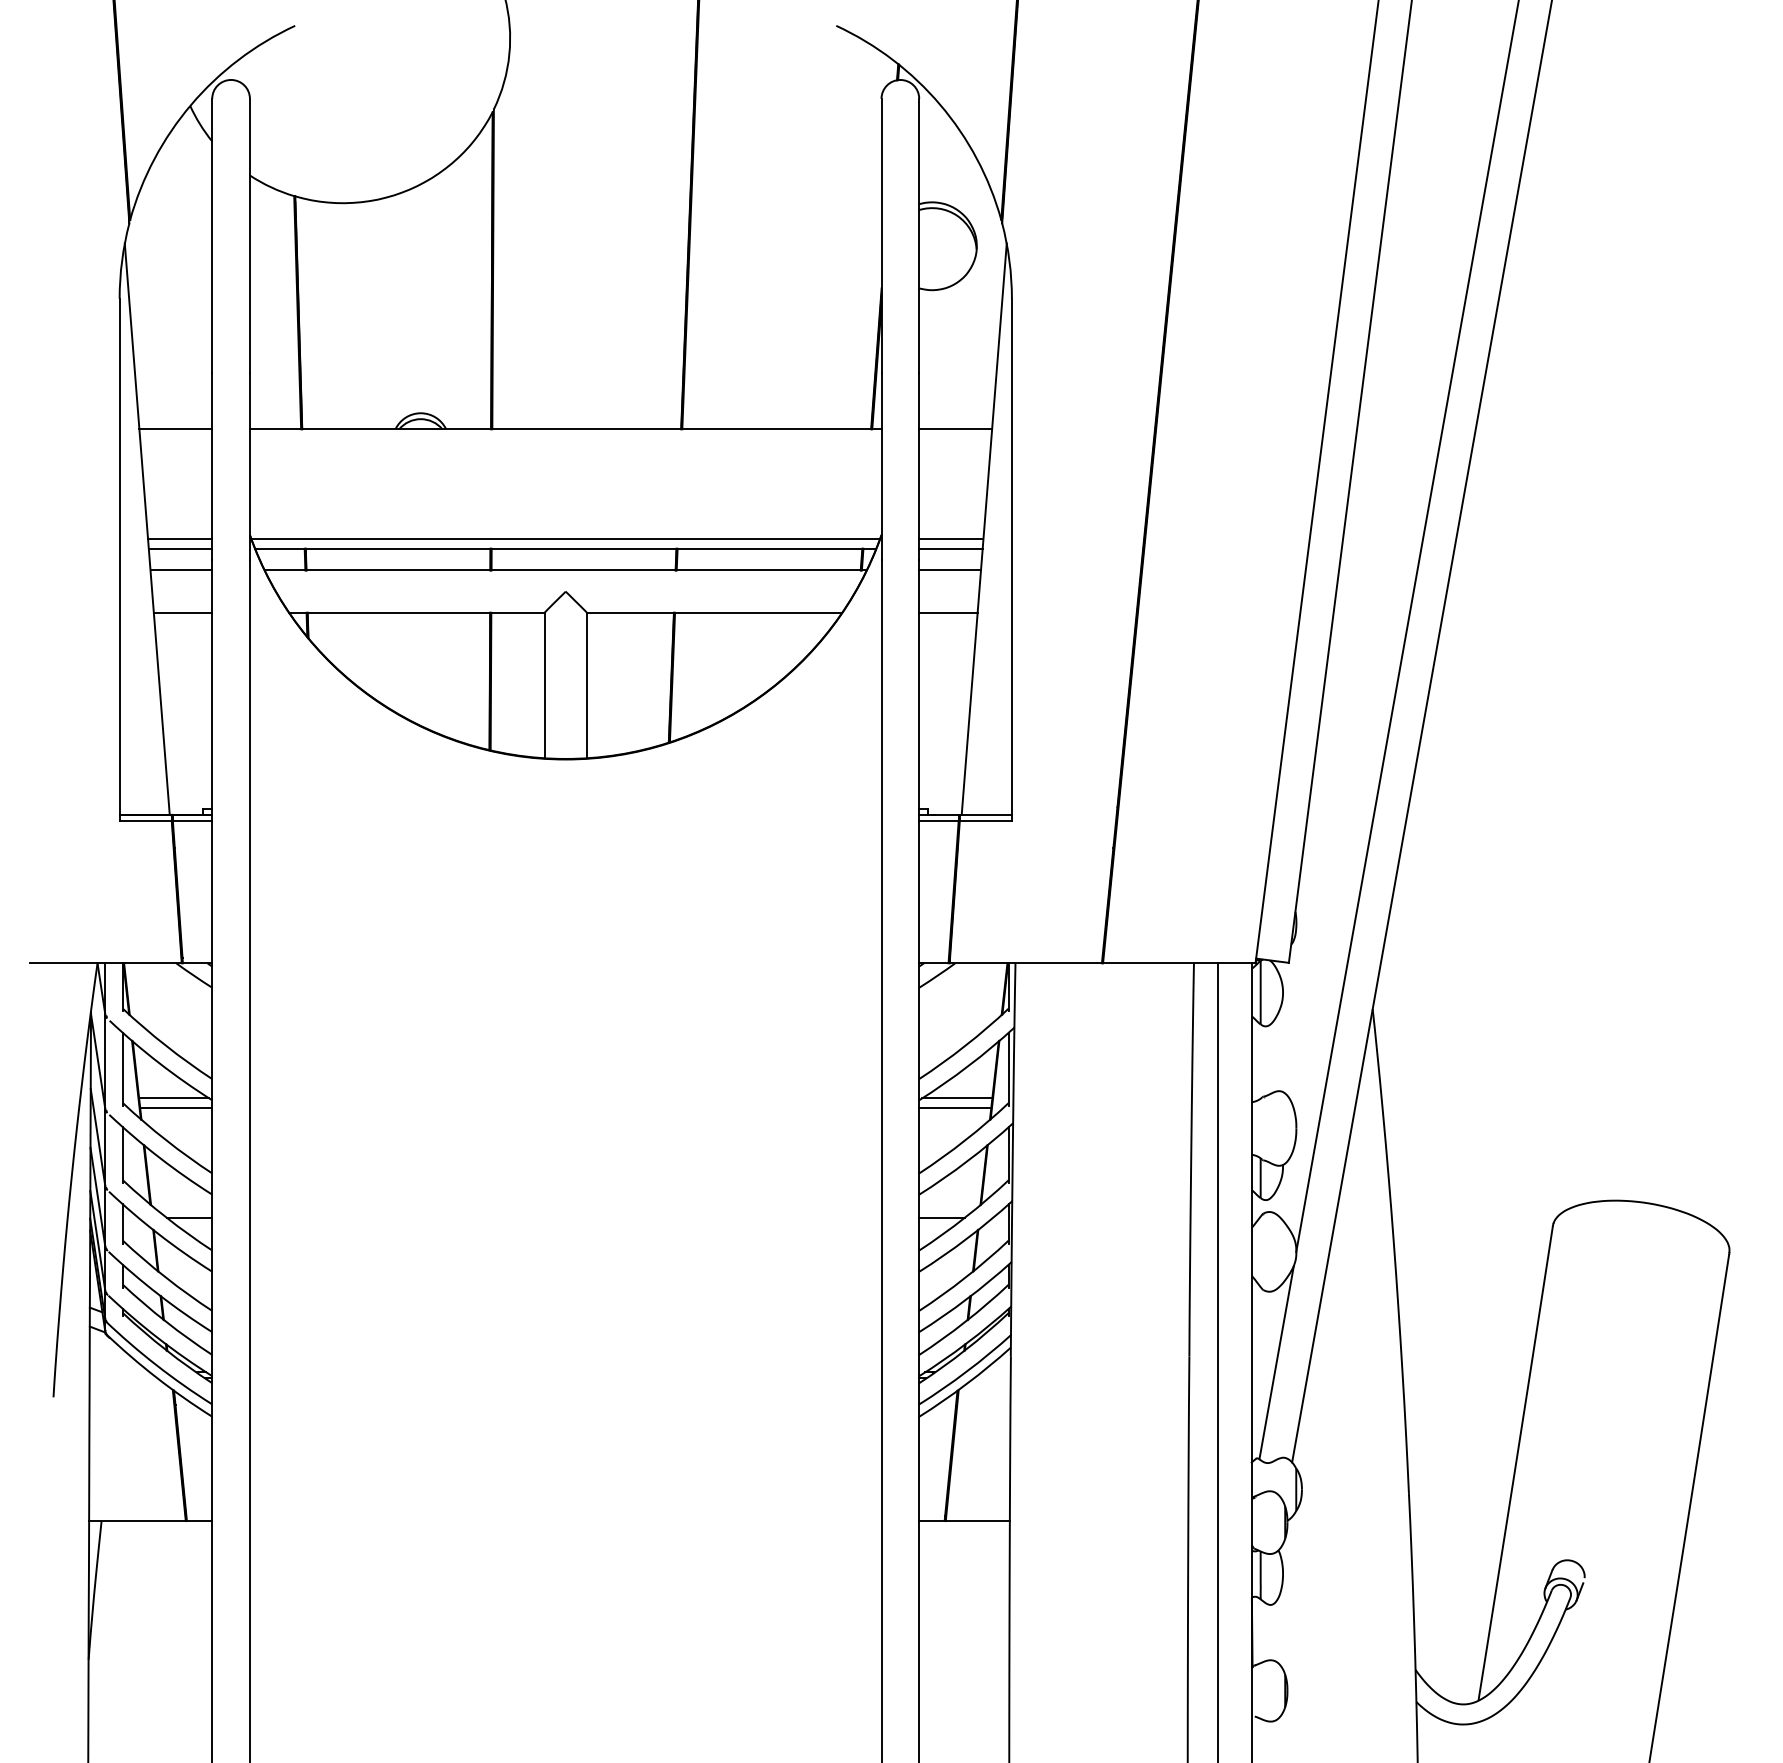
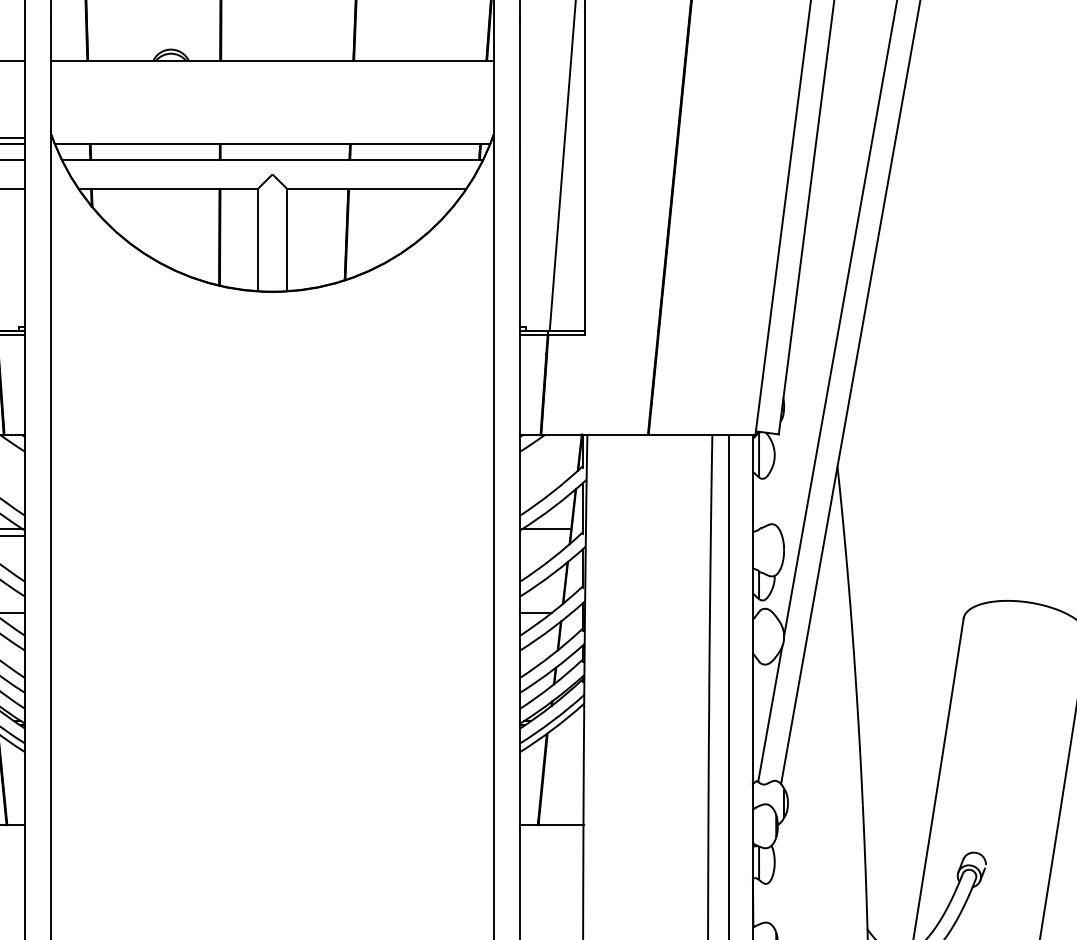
line: (955, 429) -> (545, 60), removed
line: (565, 538) -> (272, 137), removed
line: (951, 538) -> (542, 137), removed
line: (950, 548) -> (541, 144), removed
line: (950, 570) -> (541, 159), removed
line: (948, 612) -> (540, 189), removed
line: (955, 1107) -> (545, 535), removed

